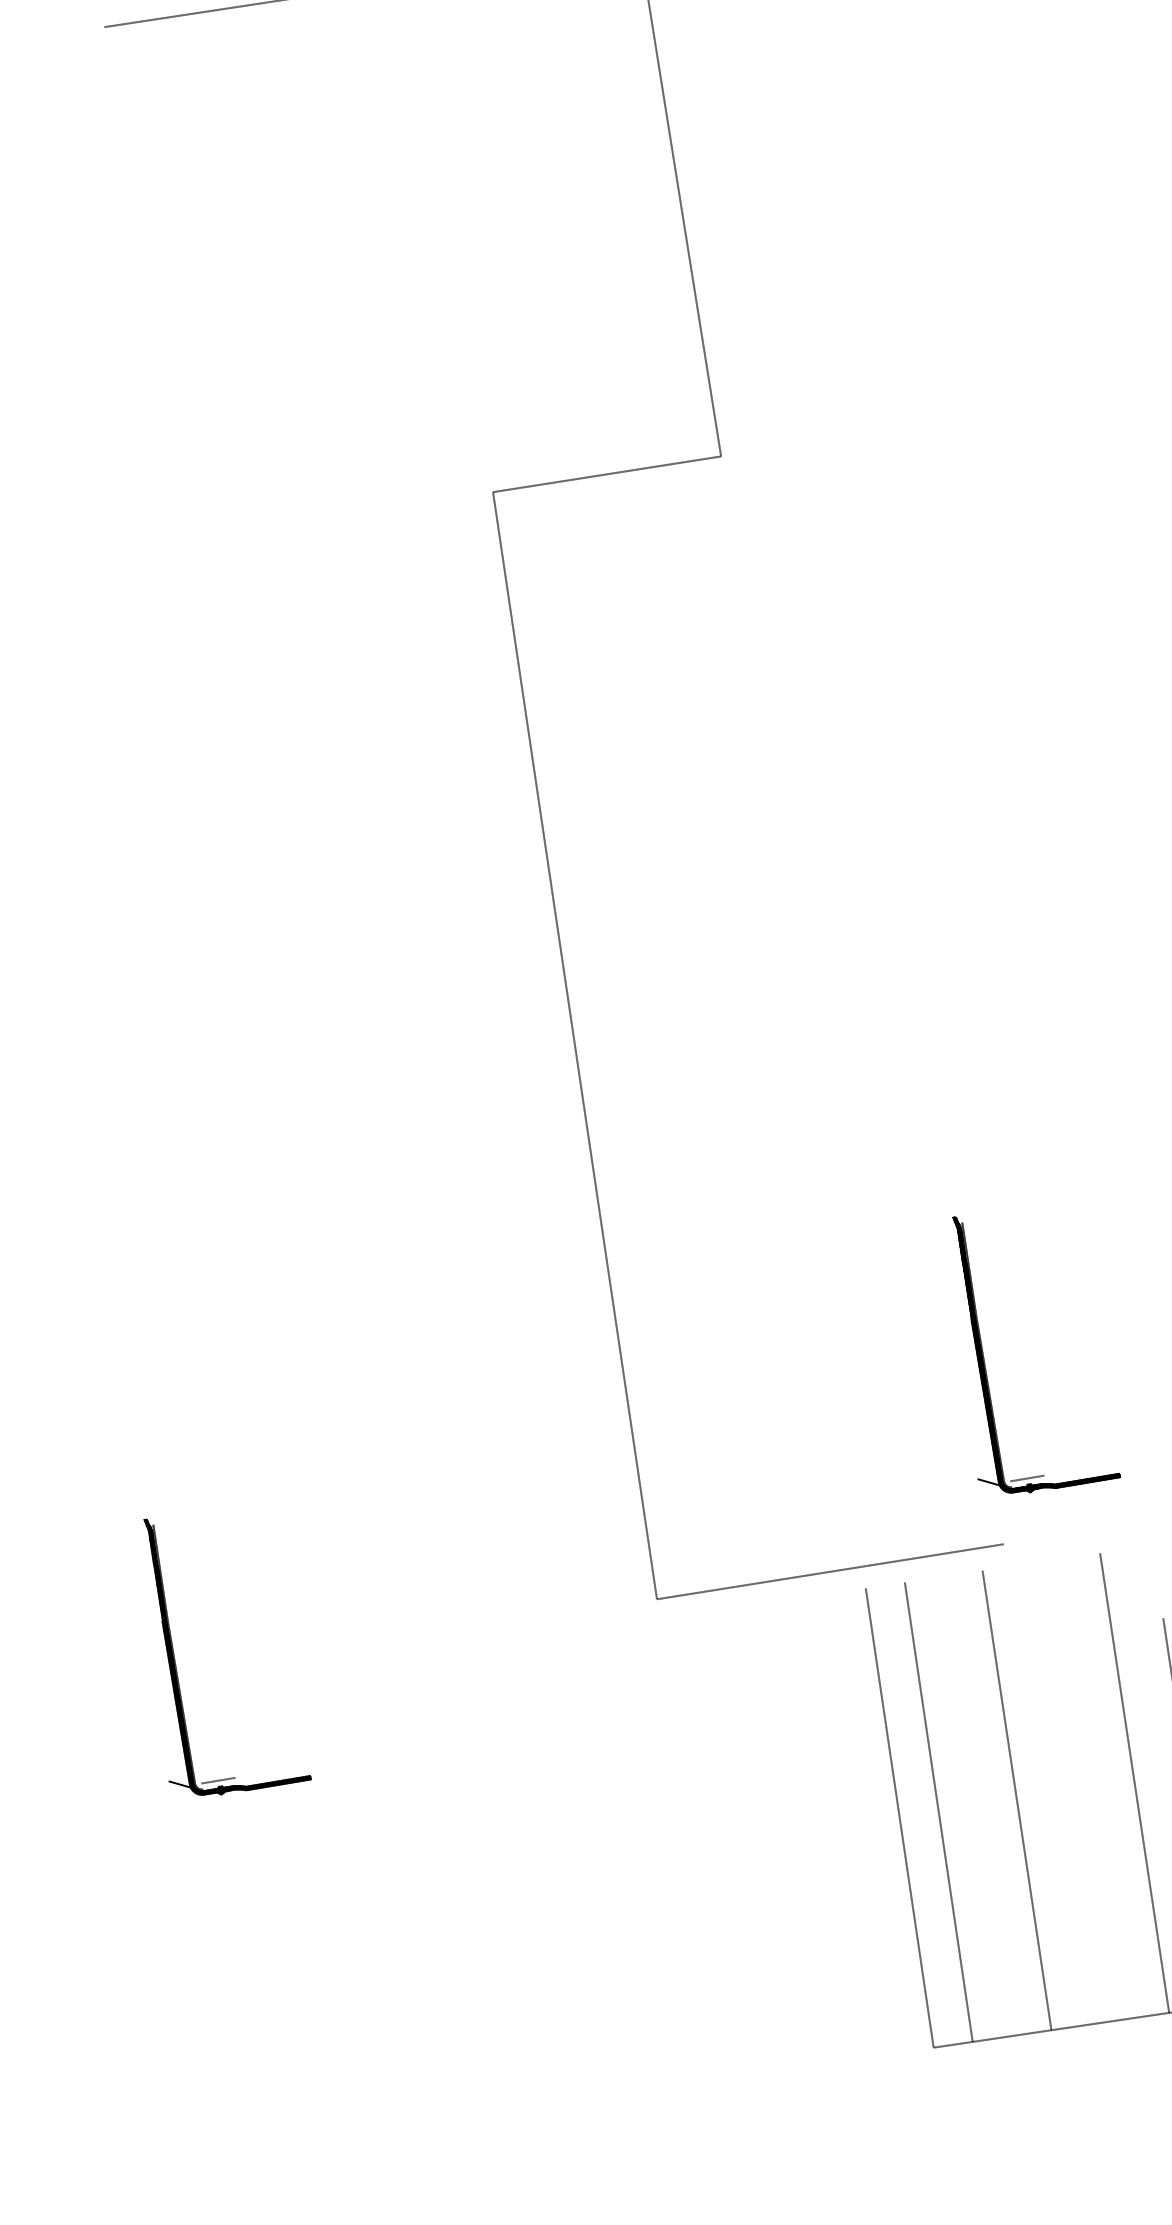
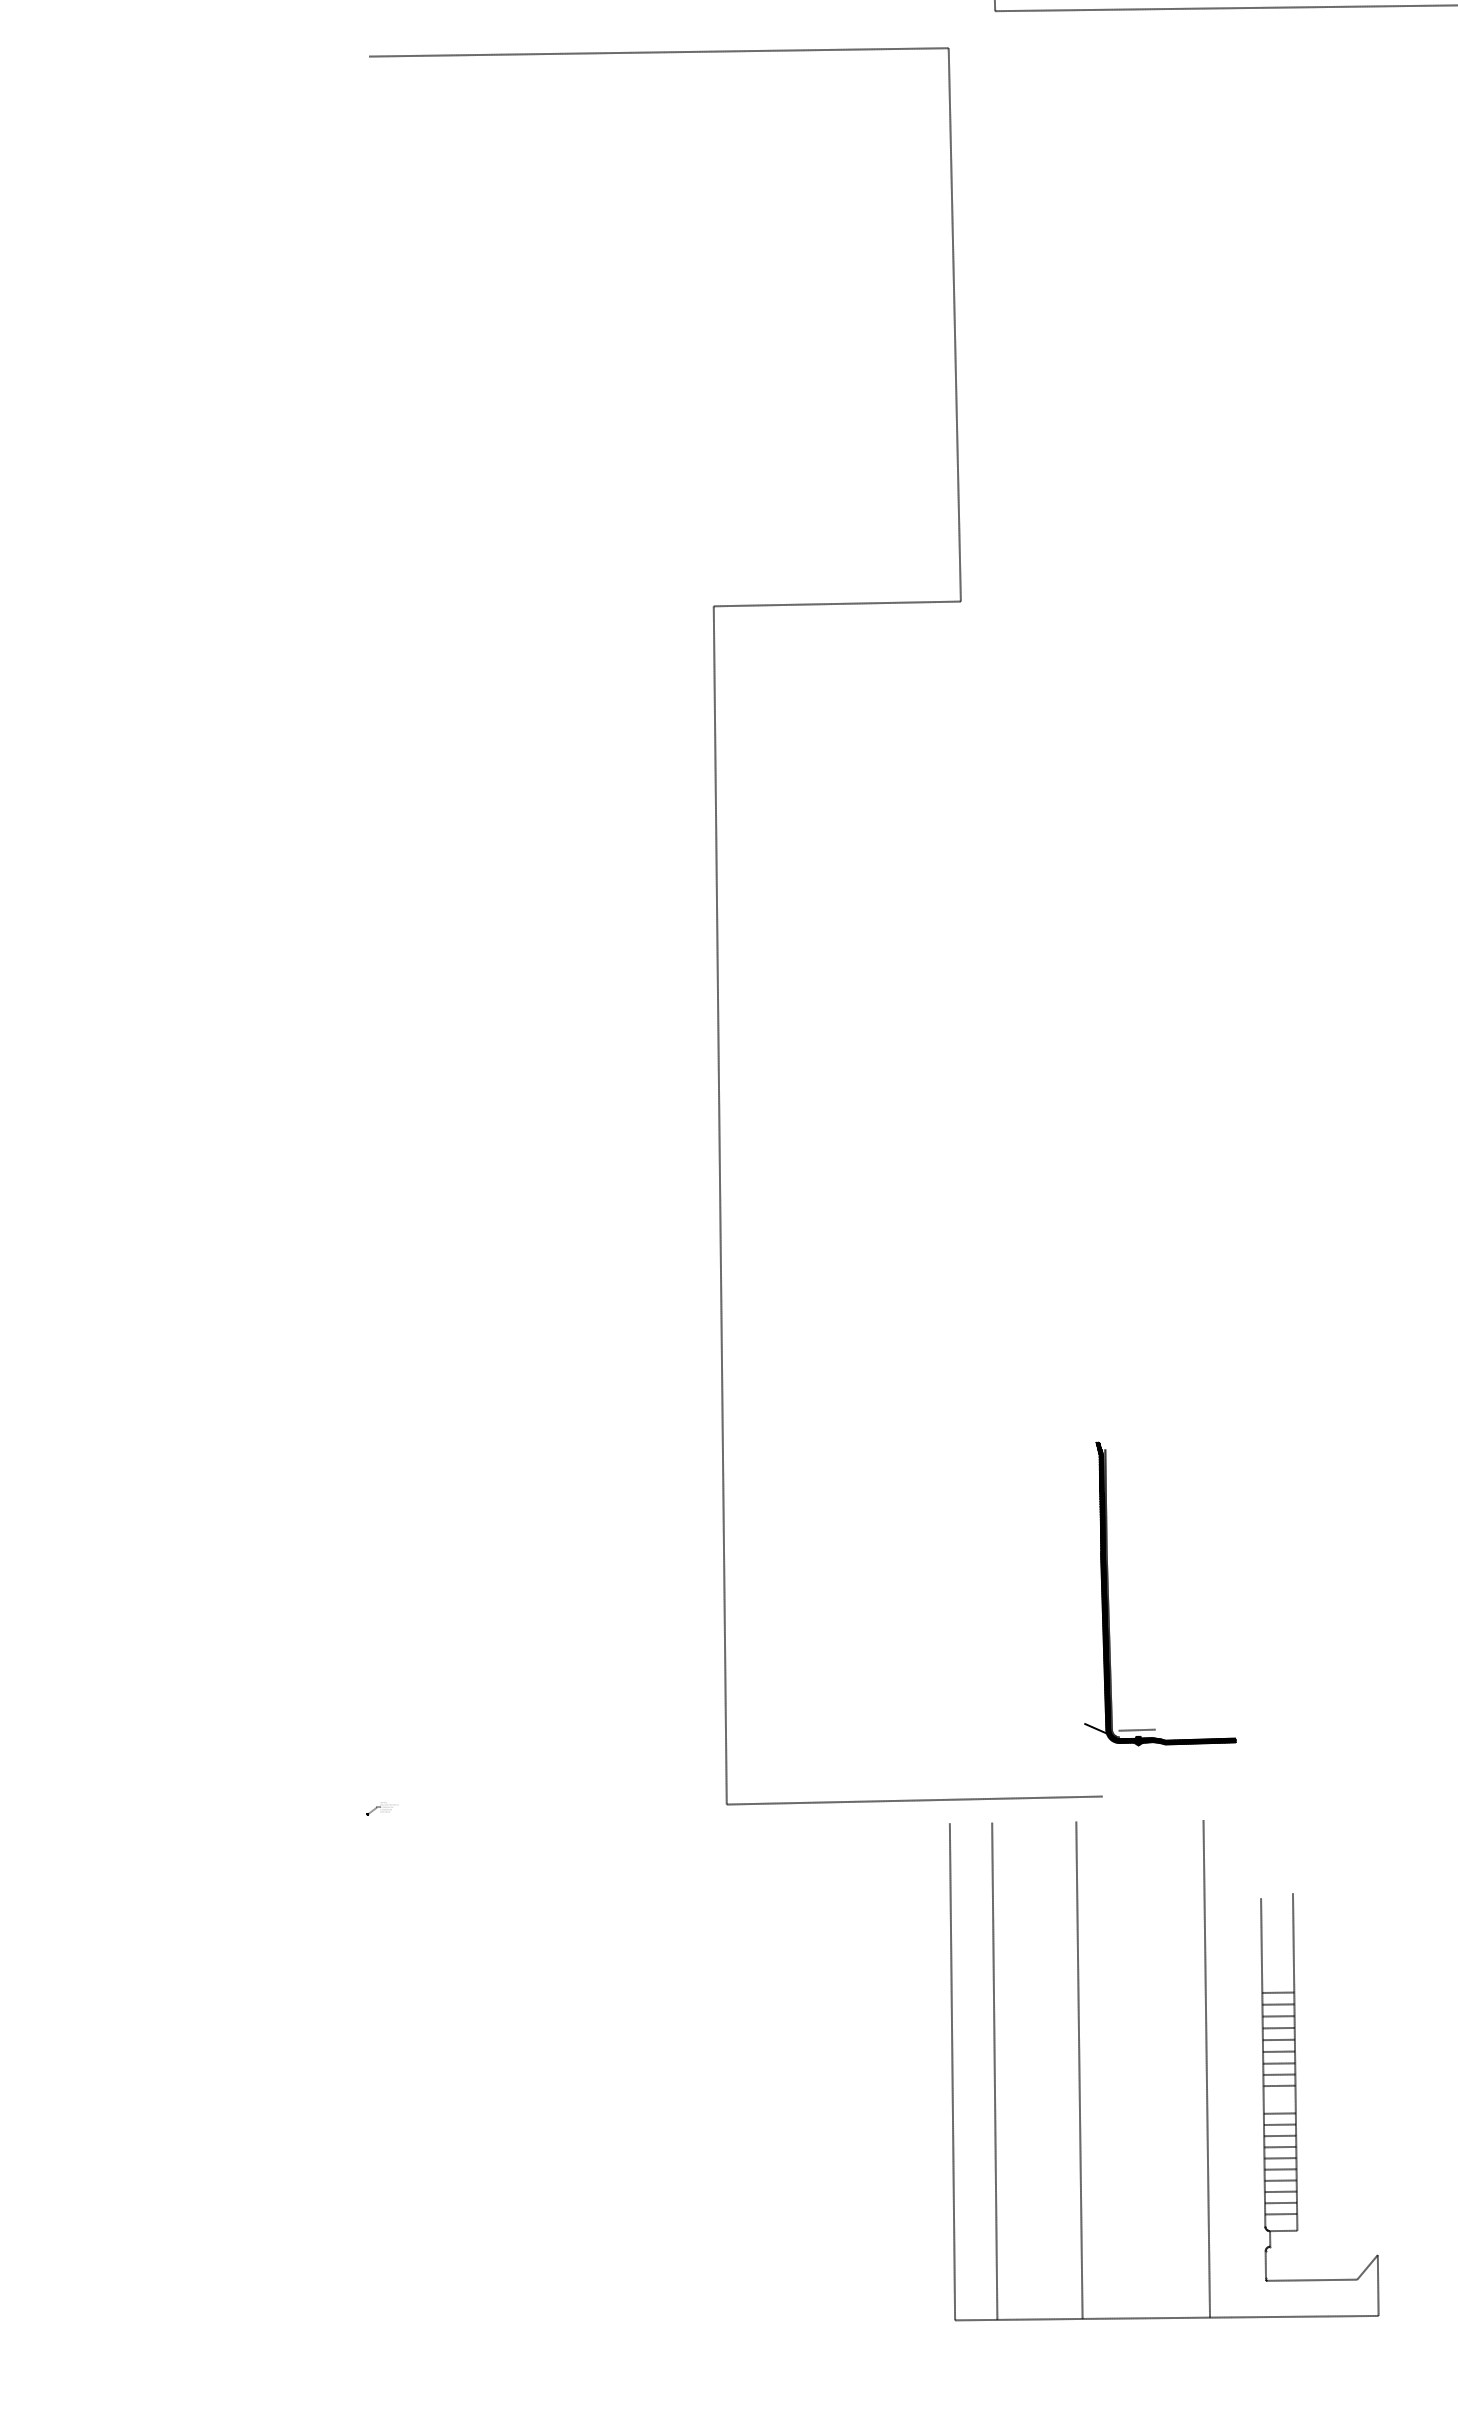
part: (337, 1646) -> (380, 1808), added
part: (176, 1664) -> (207, 1803), removed

